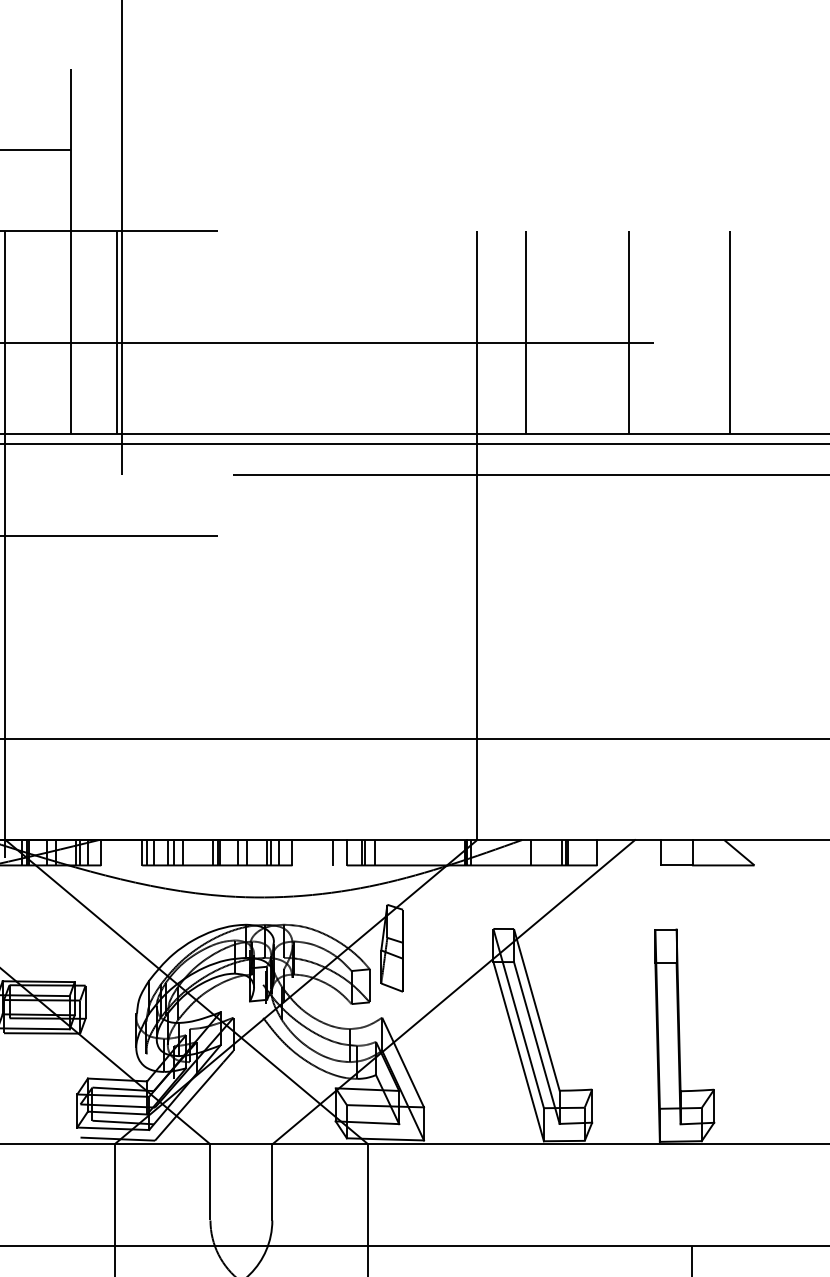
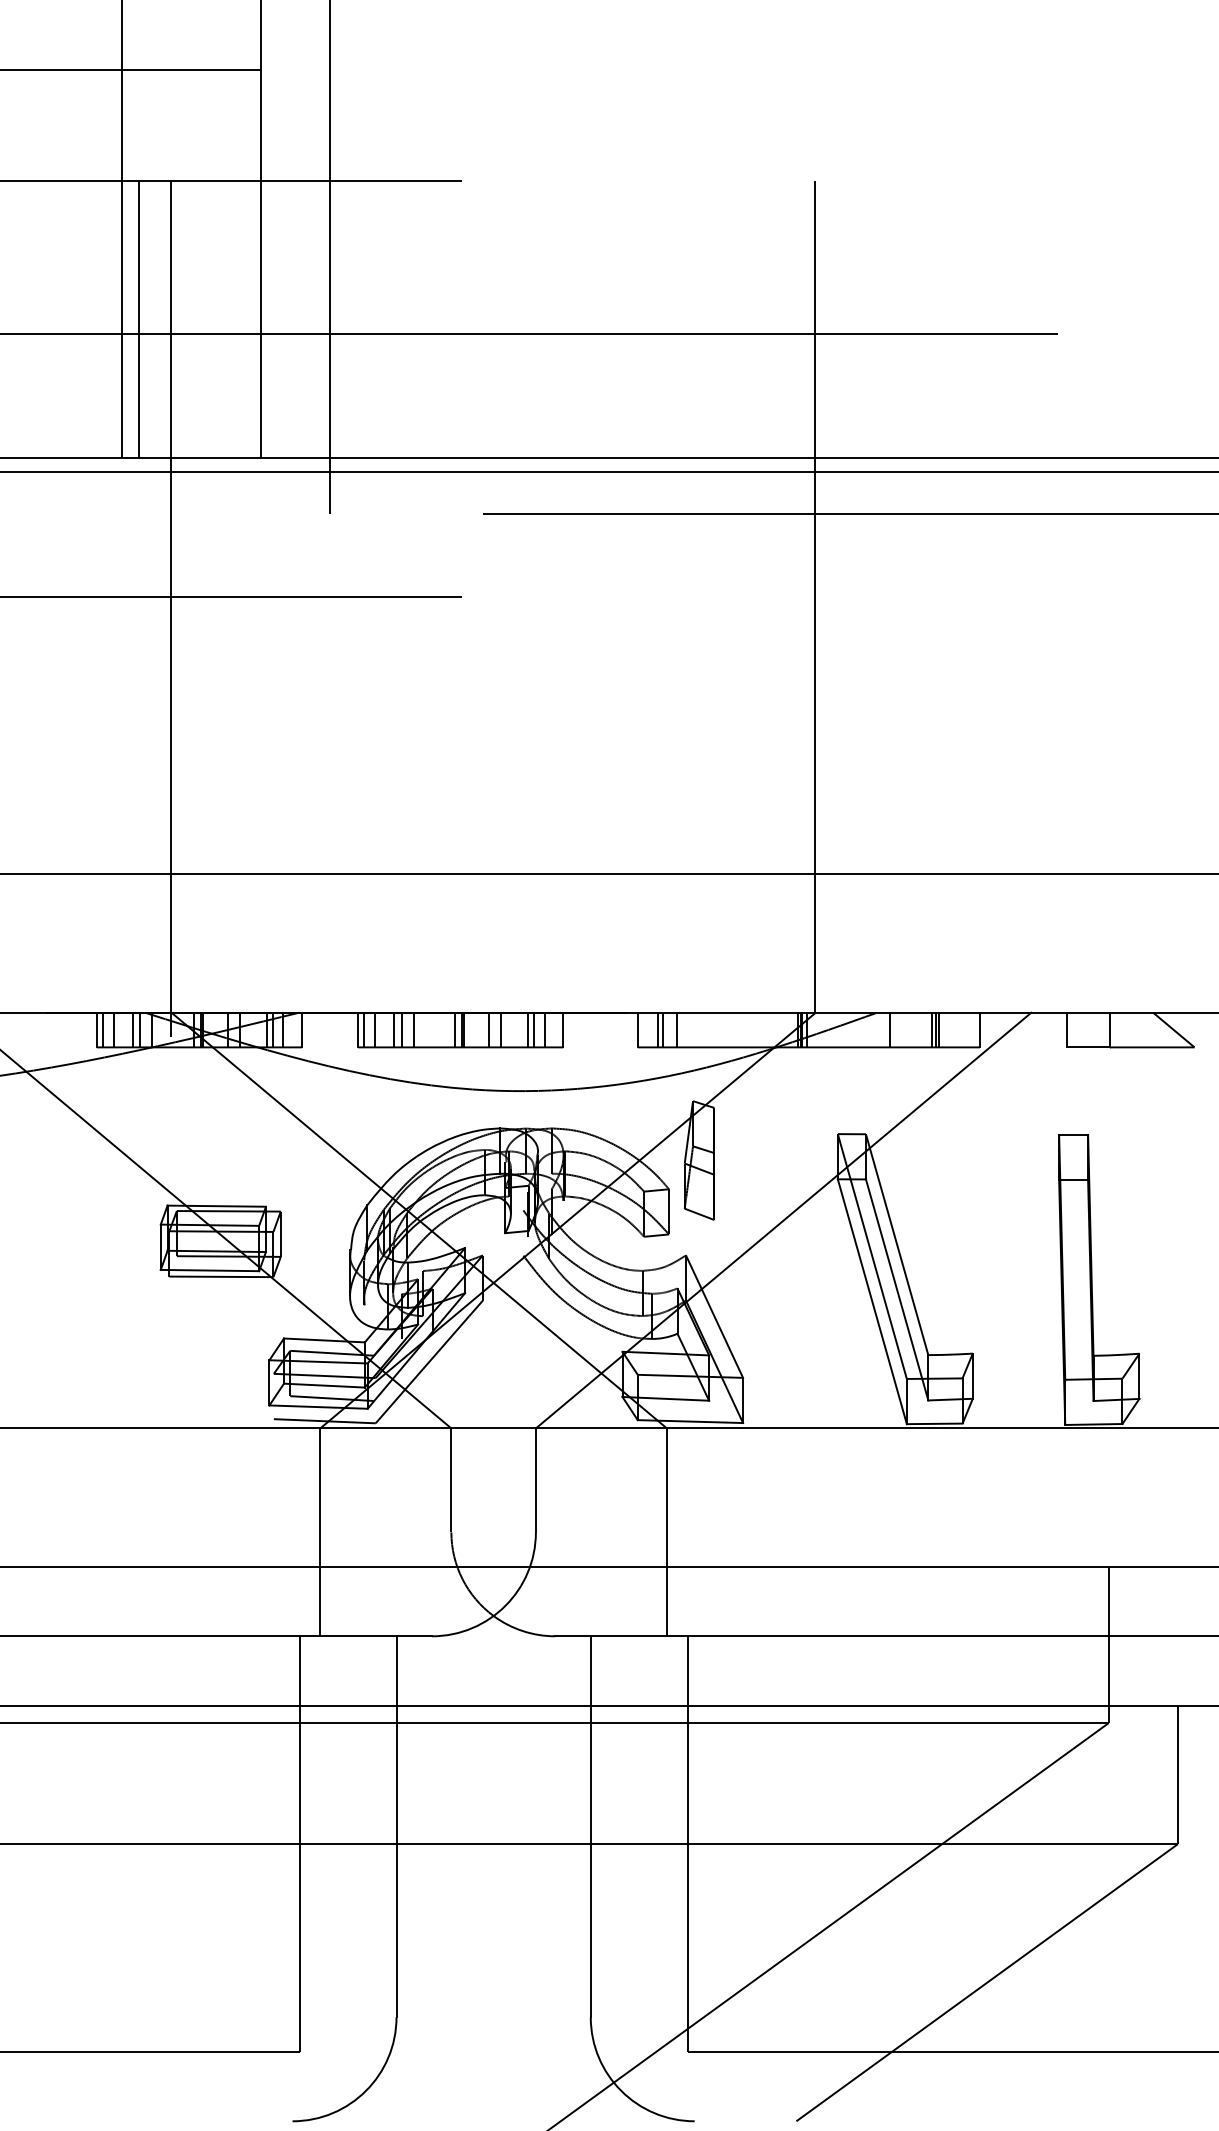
line: (116, 332) -> (323, 319), removed
line: (525, 332) -> (881, 319), removed
line: (628, 332) -> (1022, 319), removed
line: (730, 332) -> (1161, 319), removed
line: (333, 852) -> (619, 1029), removed

